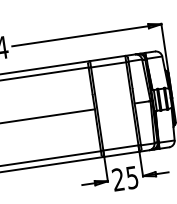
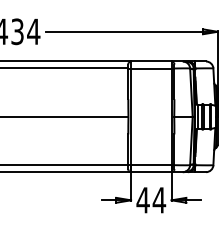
text: (125, 178) -> (151, 200), 25 -> 44

